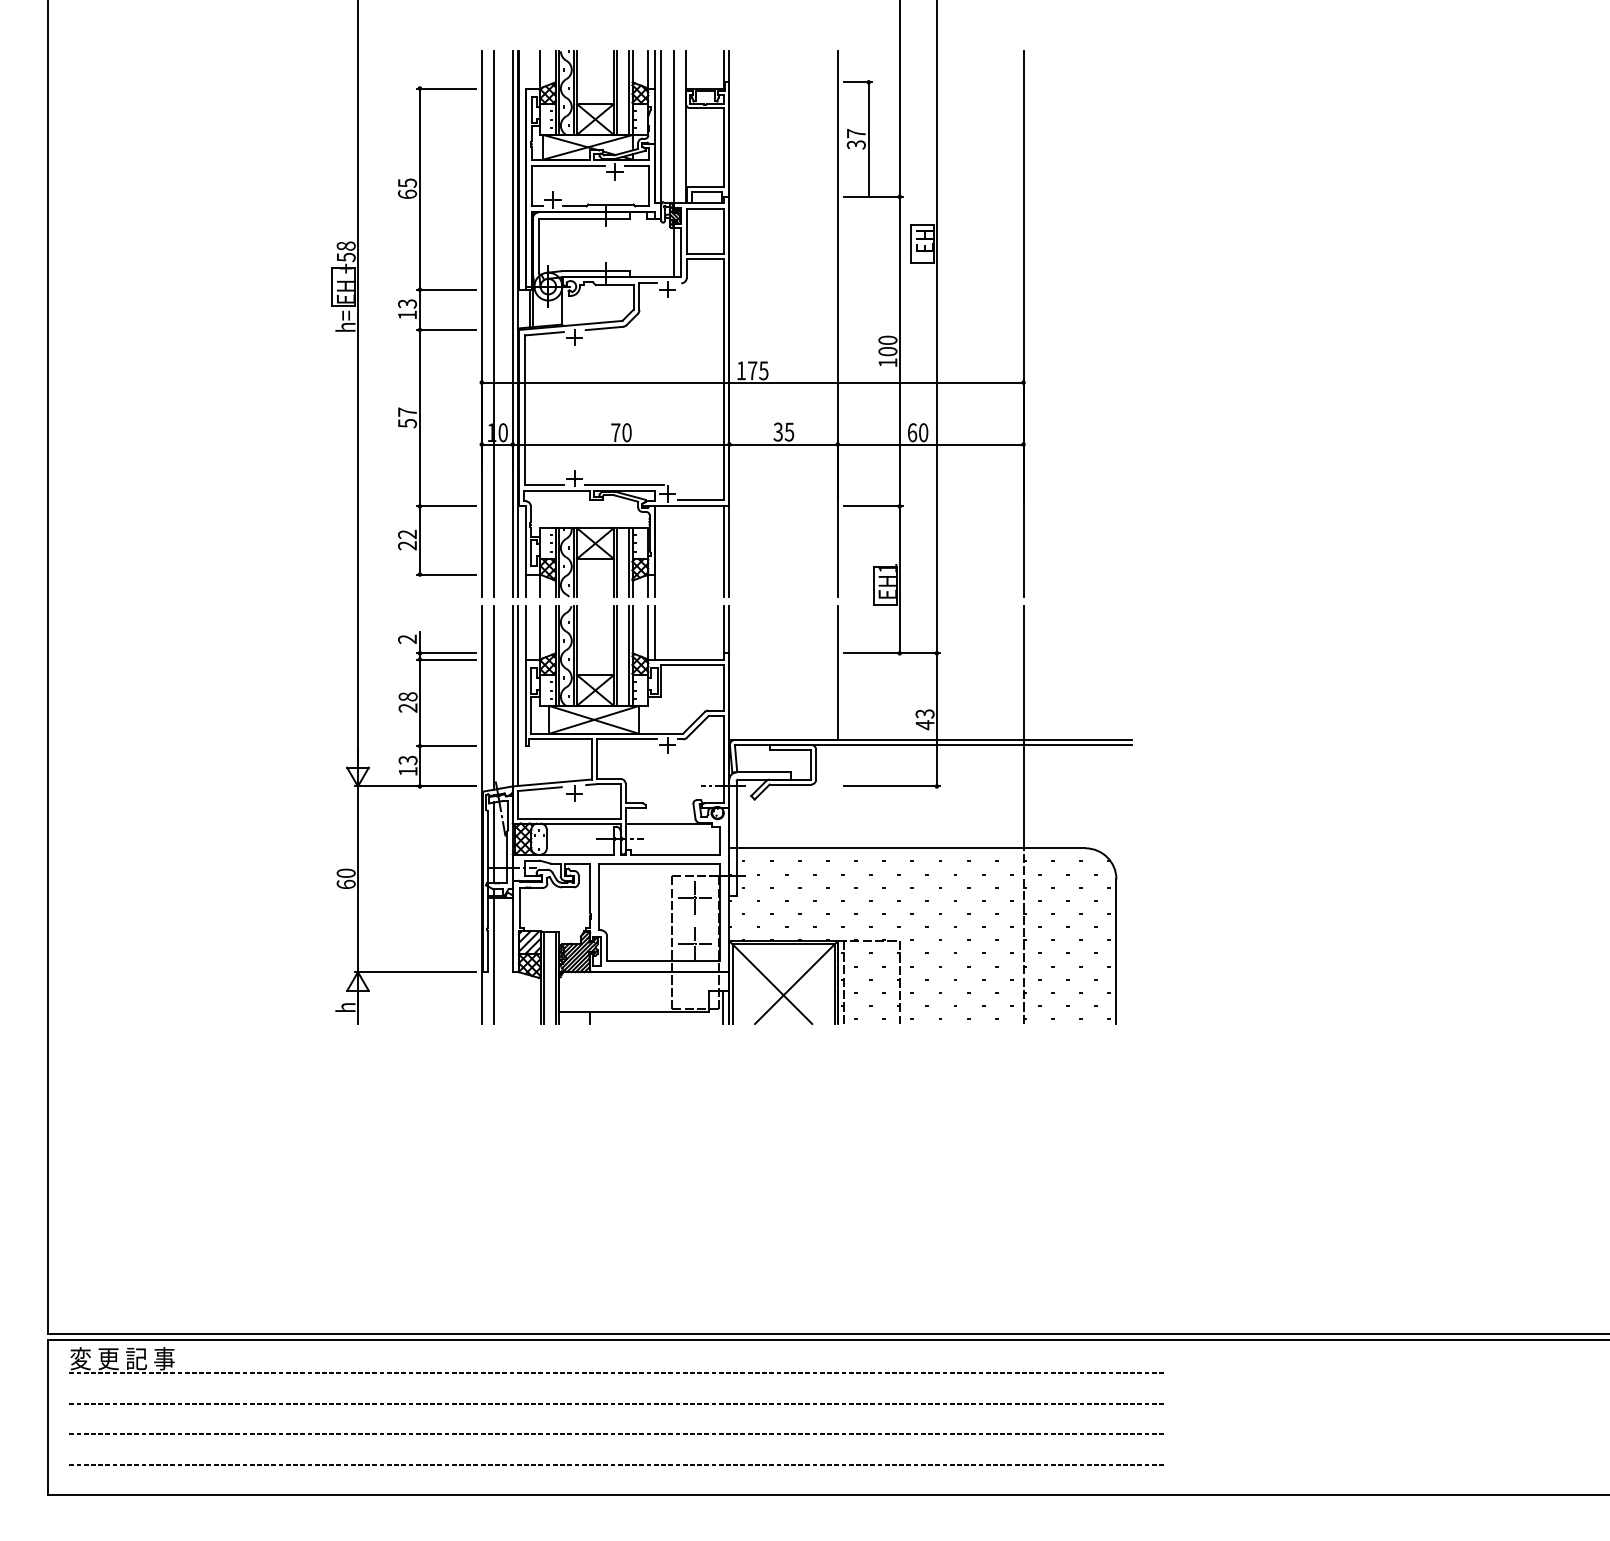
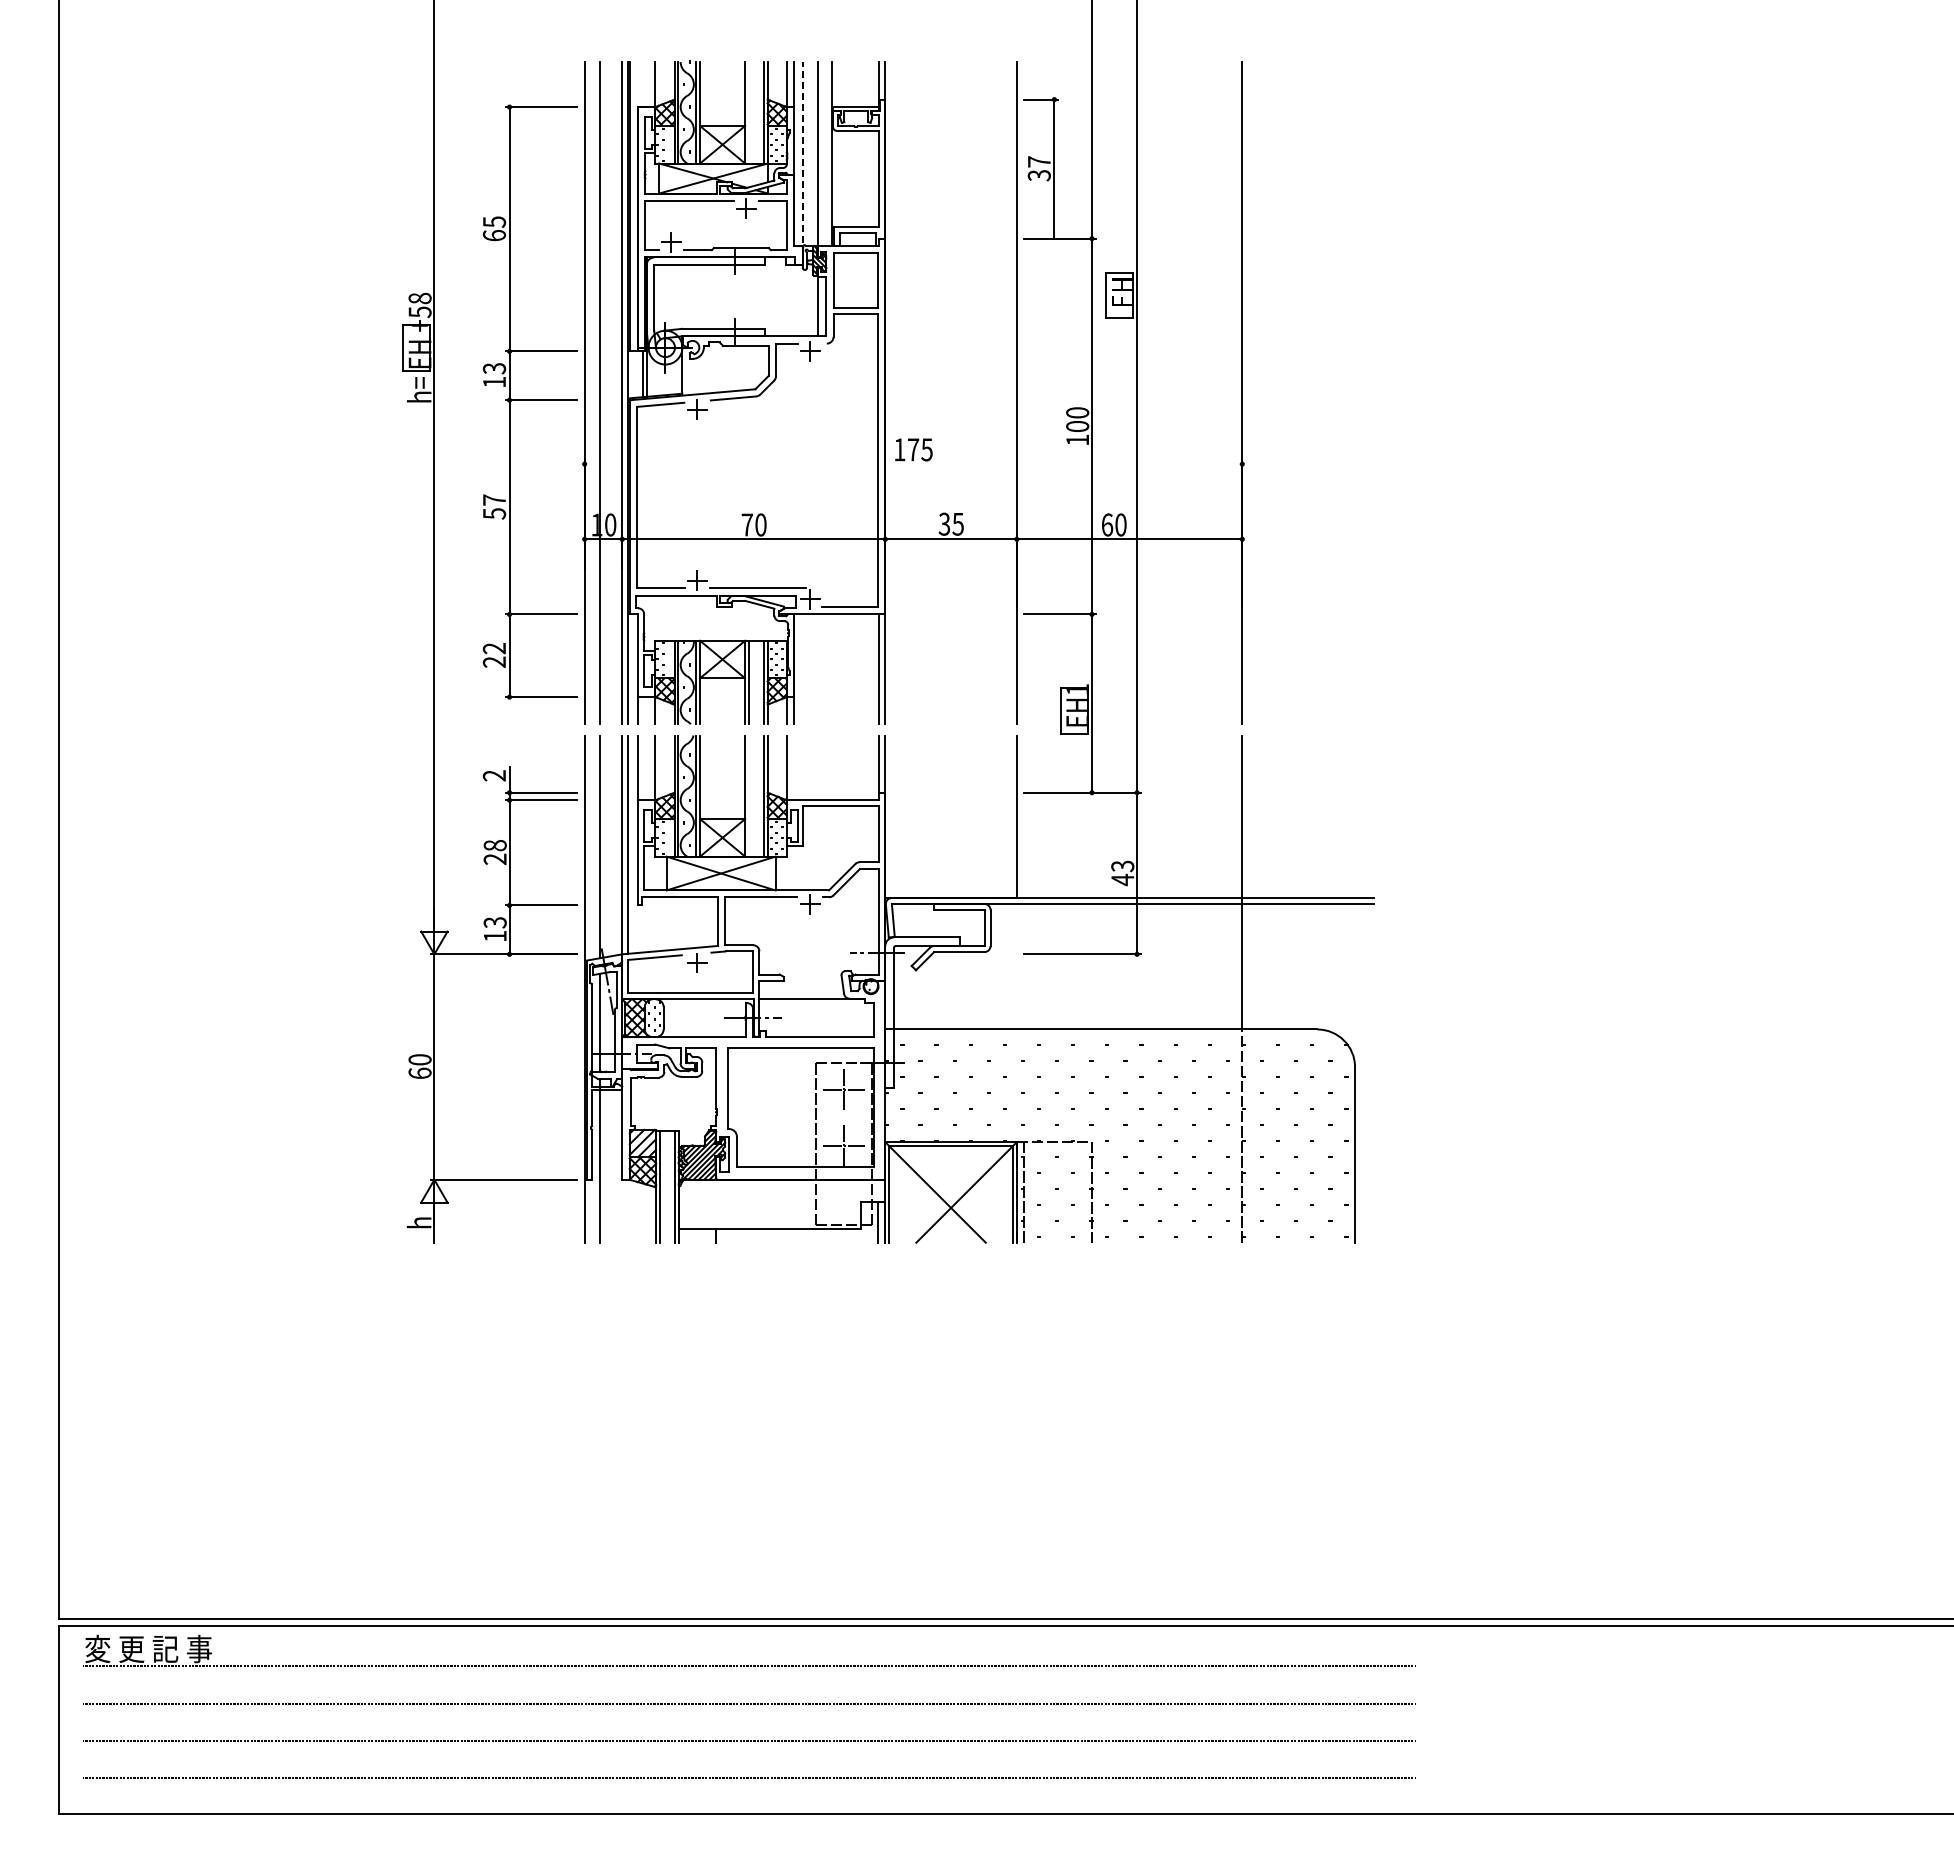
line: (616, 92) -> (748, 112), removed
line: (661, 134) -> (802, 163), solid -> dashed
line: (752, 382) -> (913, 464), removed
line: (654, 632) -> (794, 767), removed
line: (616, 655) -> (748, 795), removed

